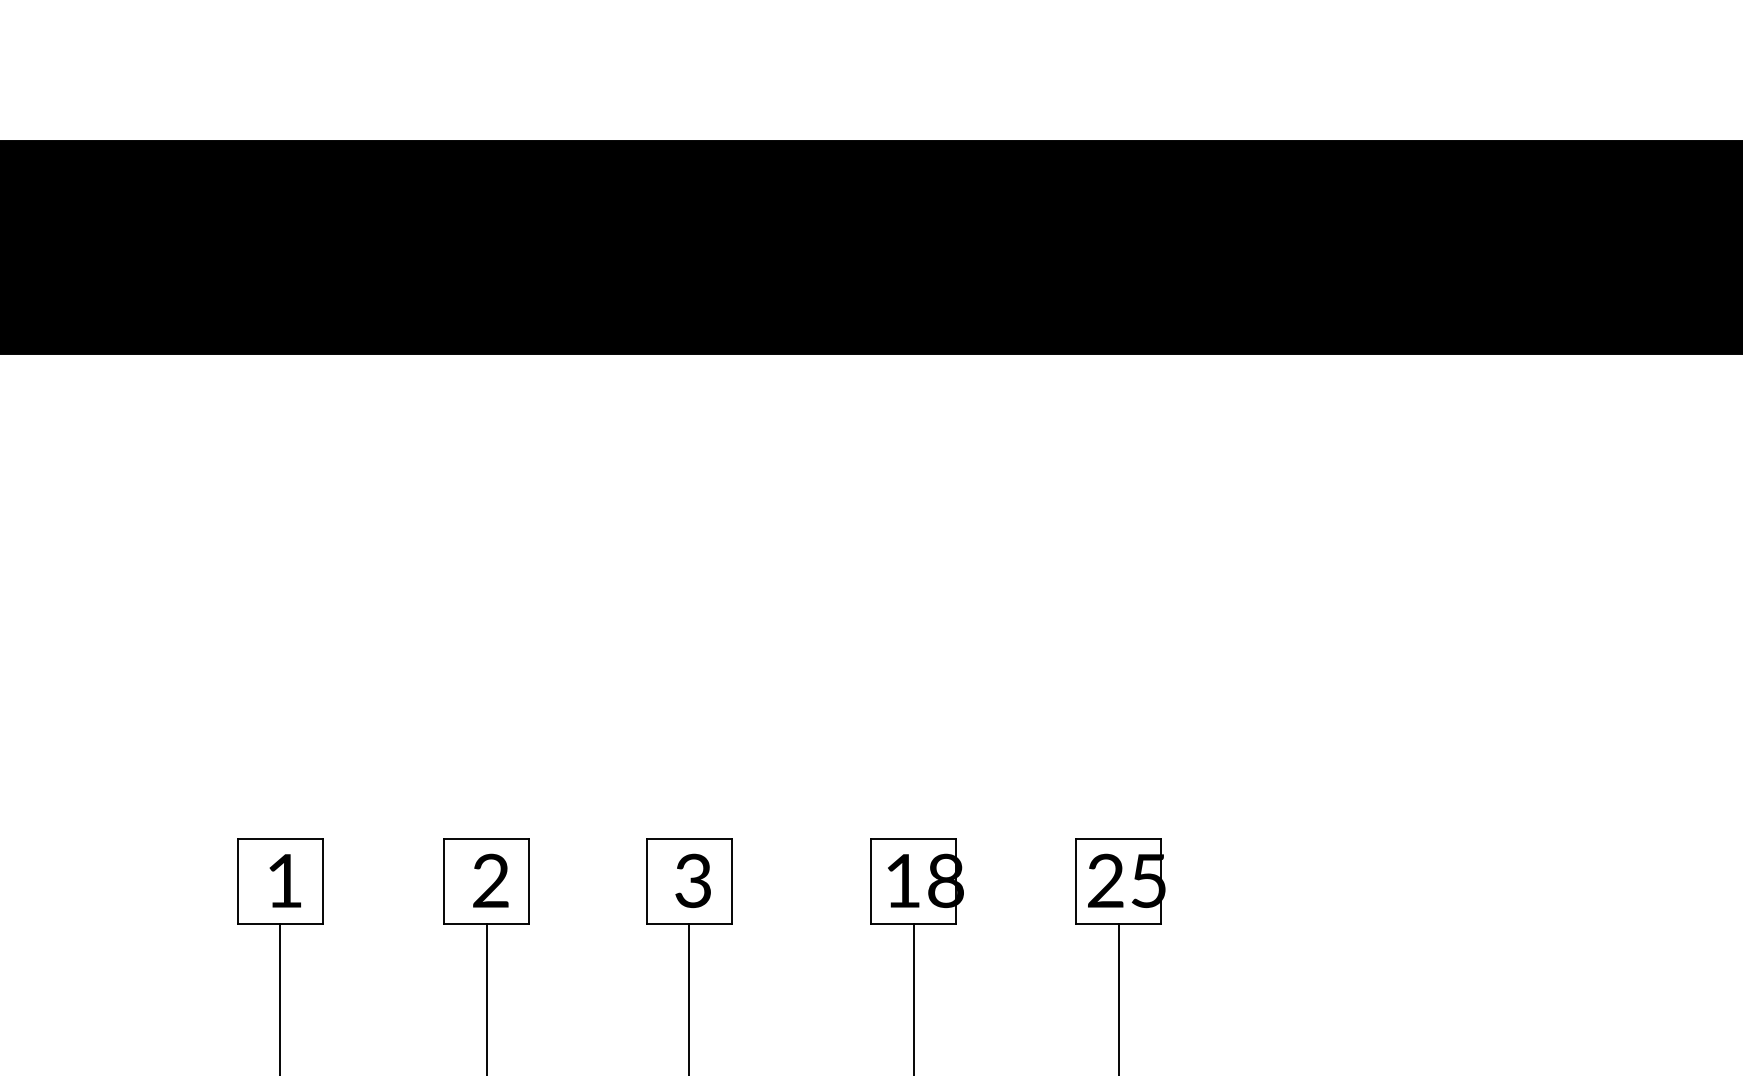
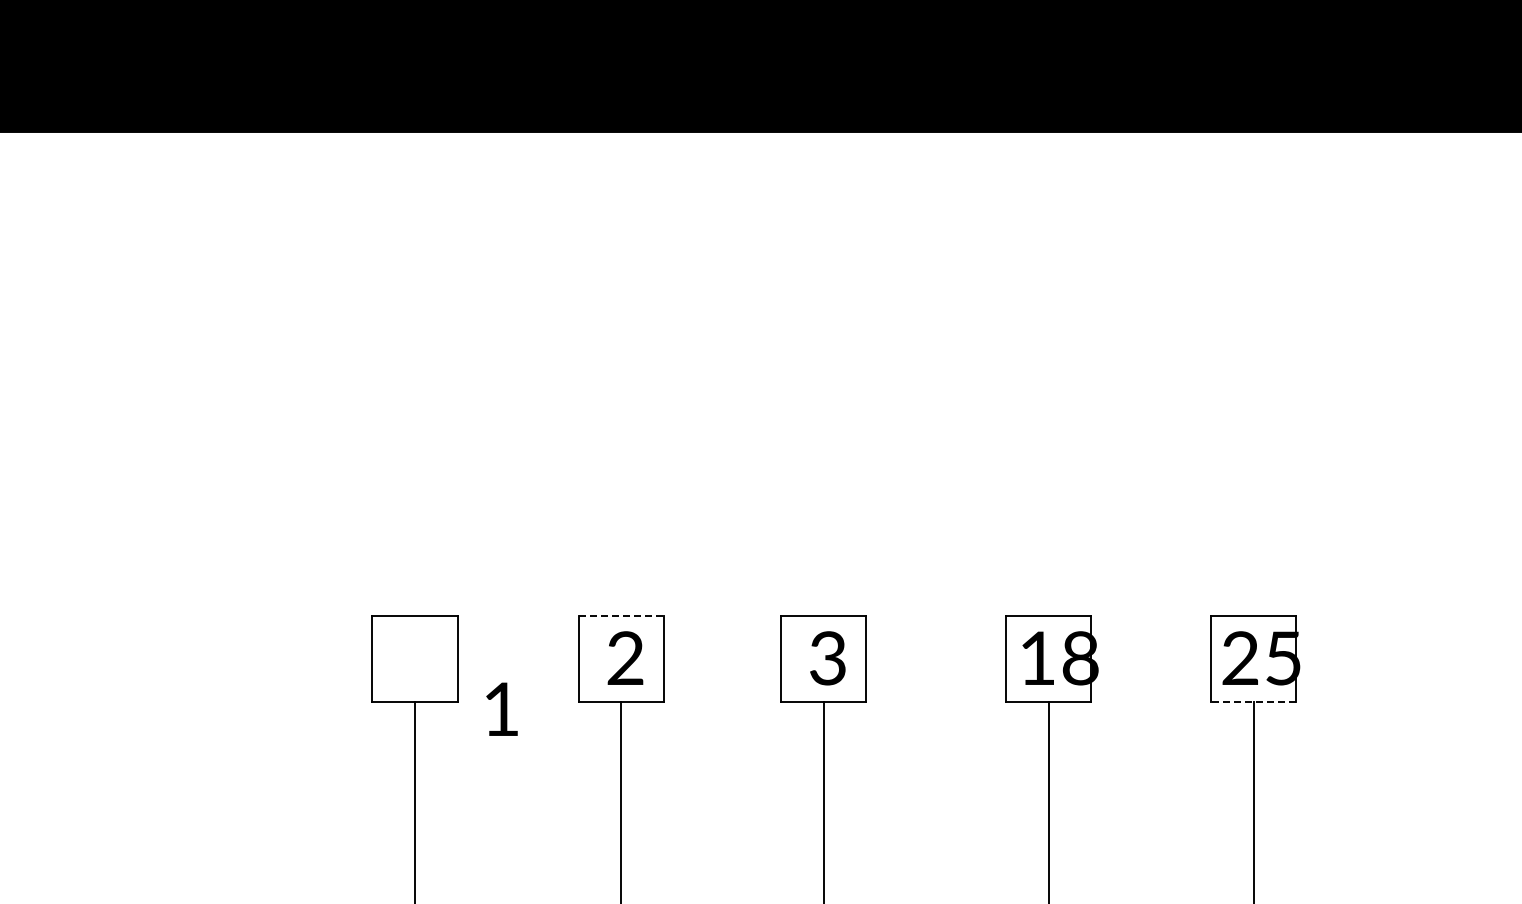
line: (486, 839) -> (621, 616), solid -> dashed
text: (284, 880) -> (501, 708), moved
line: (1118, 924) -> (1253, 701), solid -> dashed

